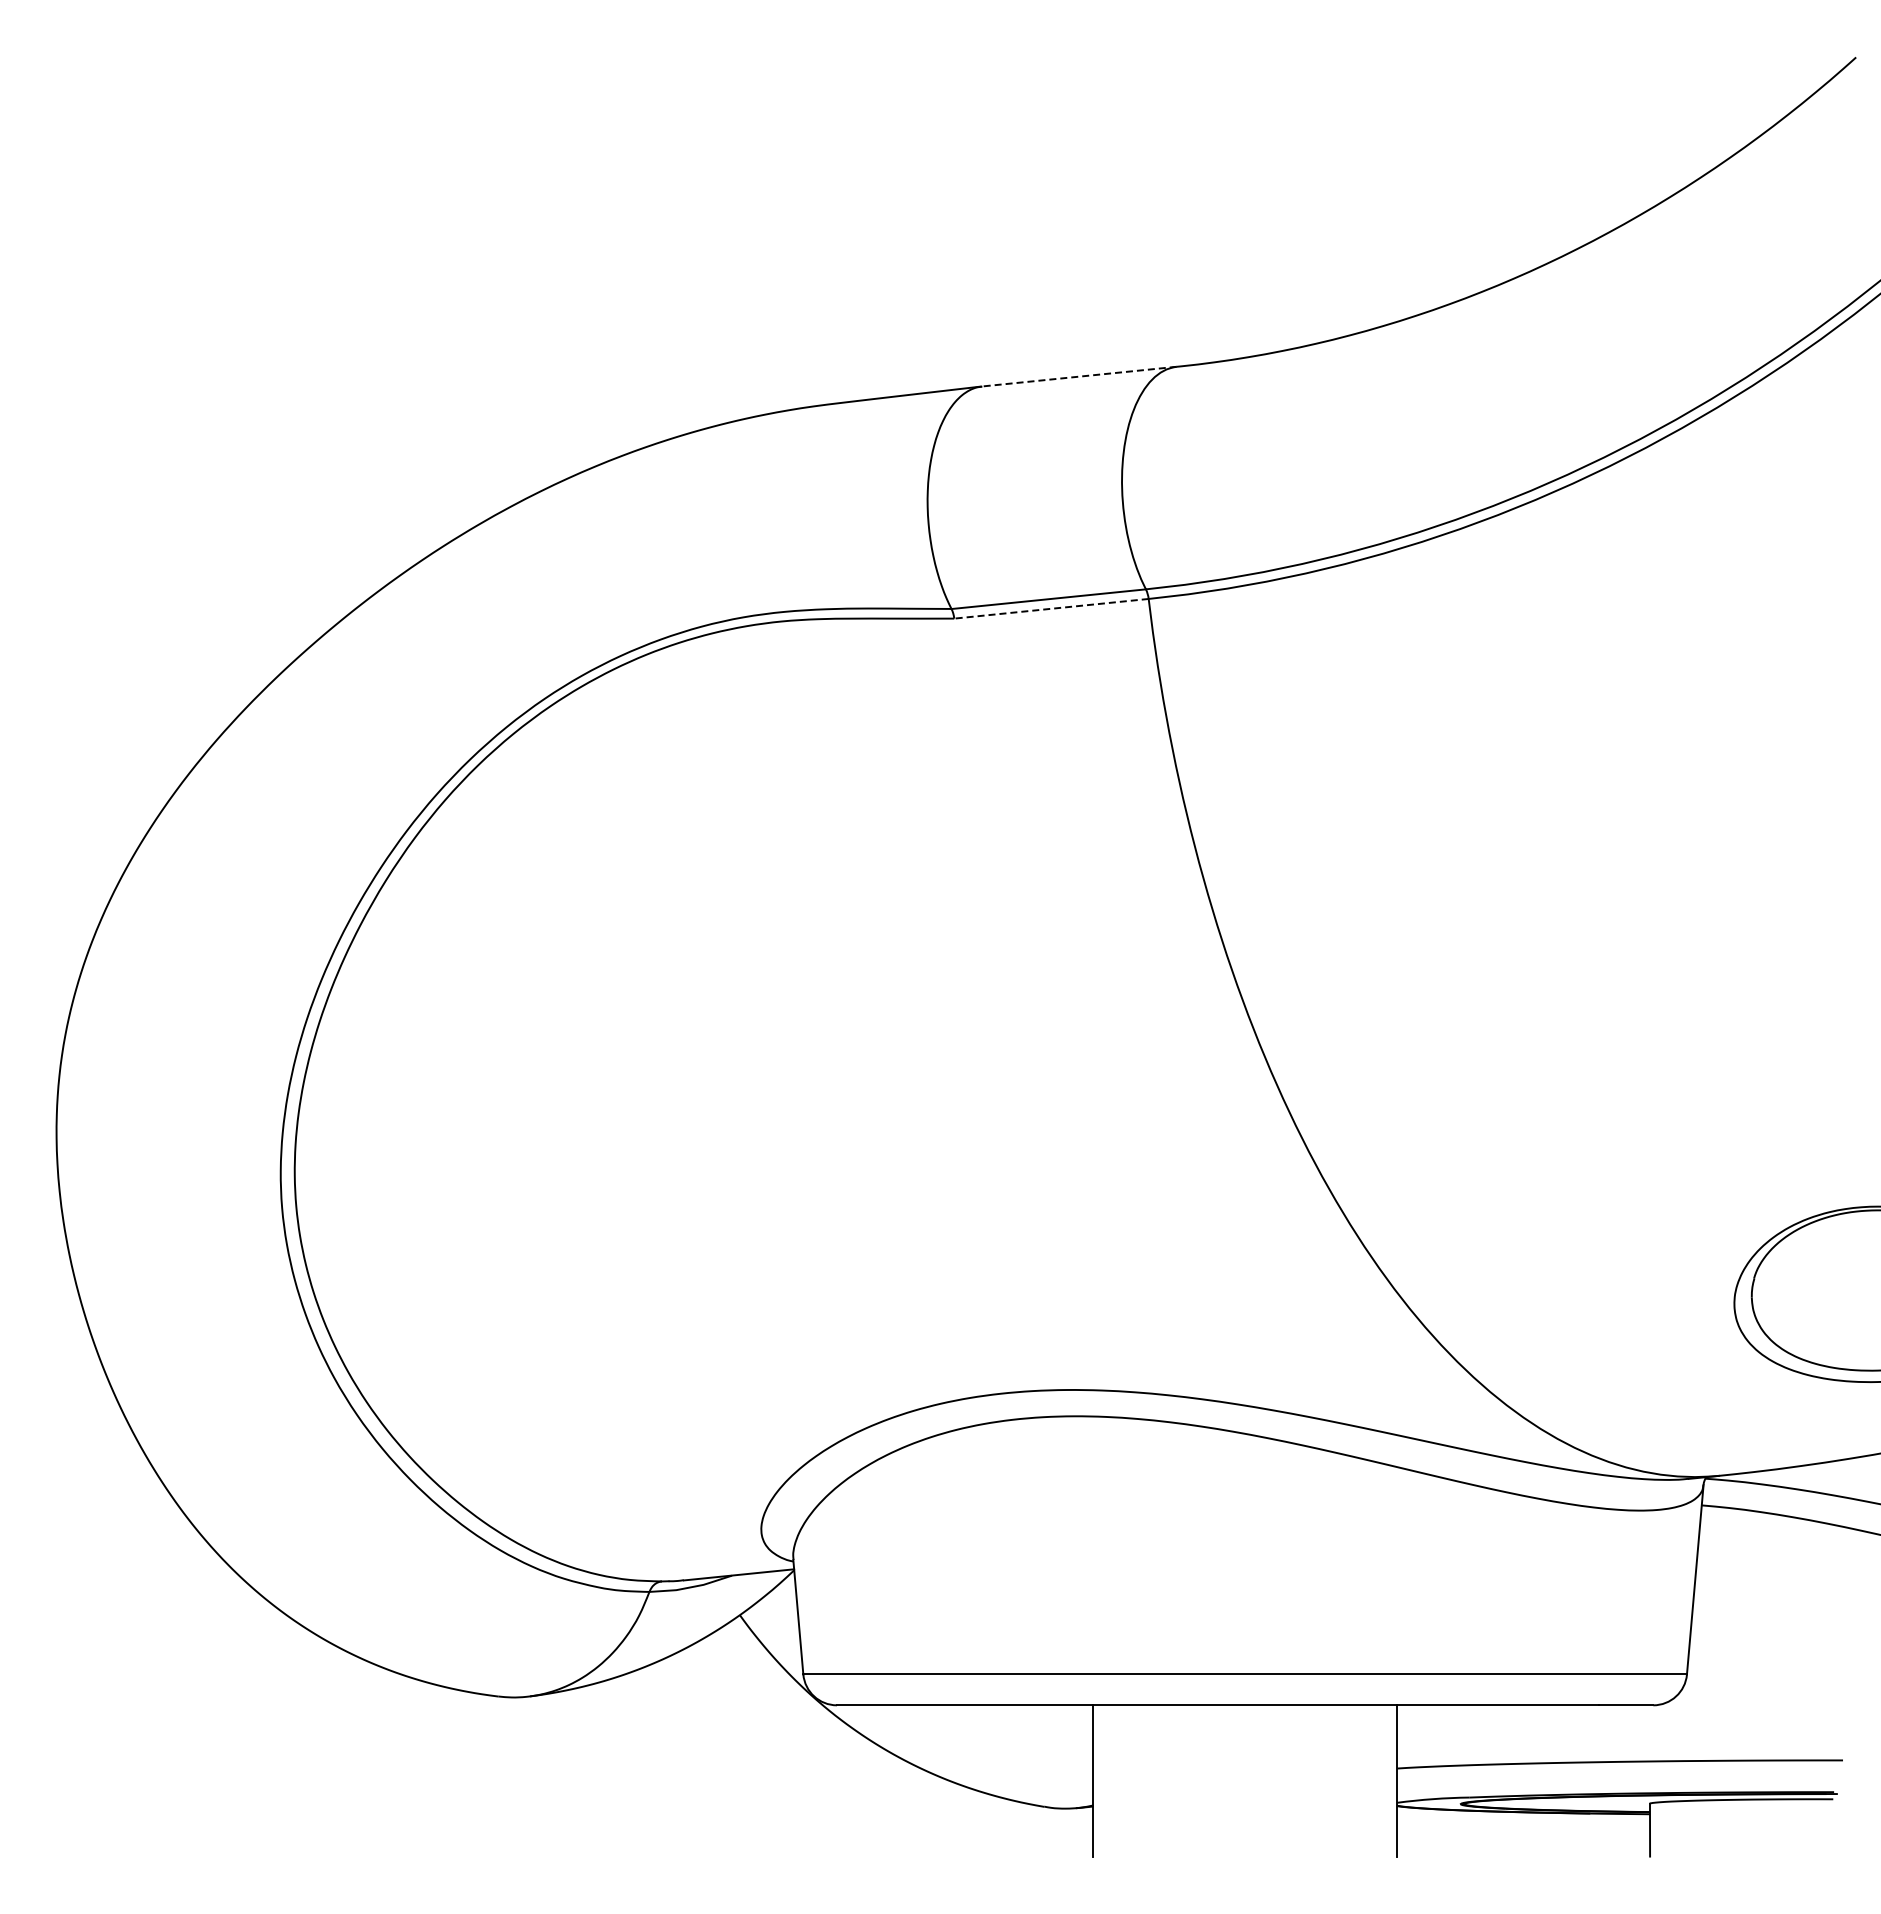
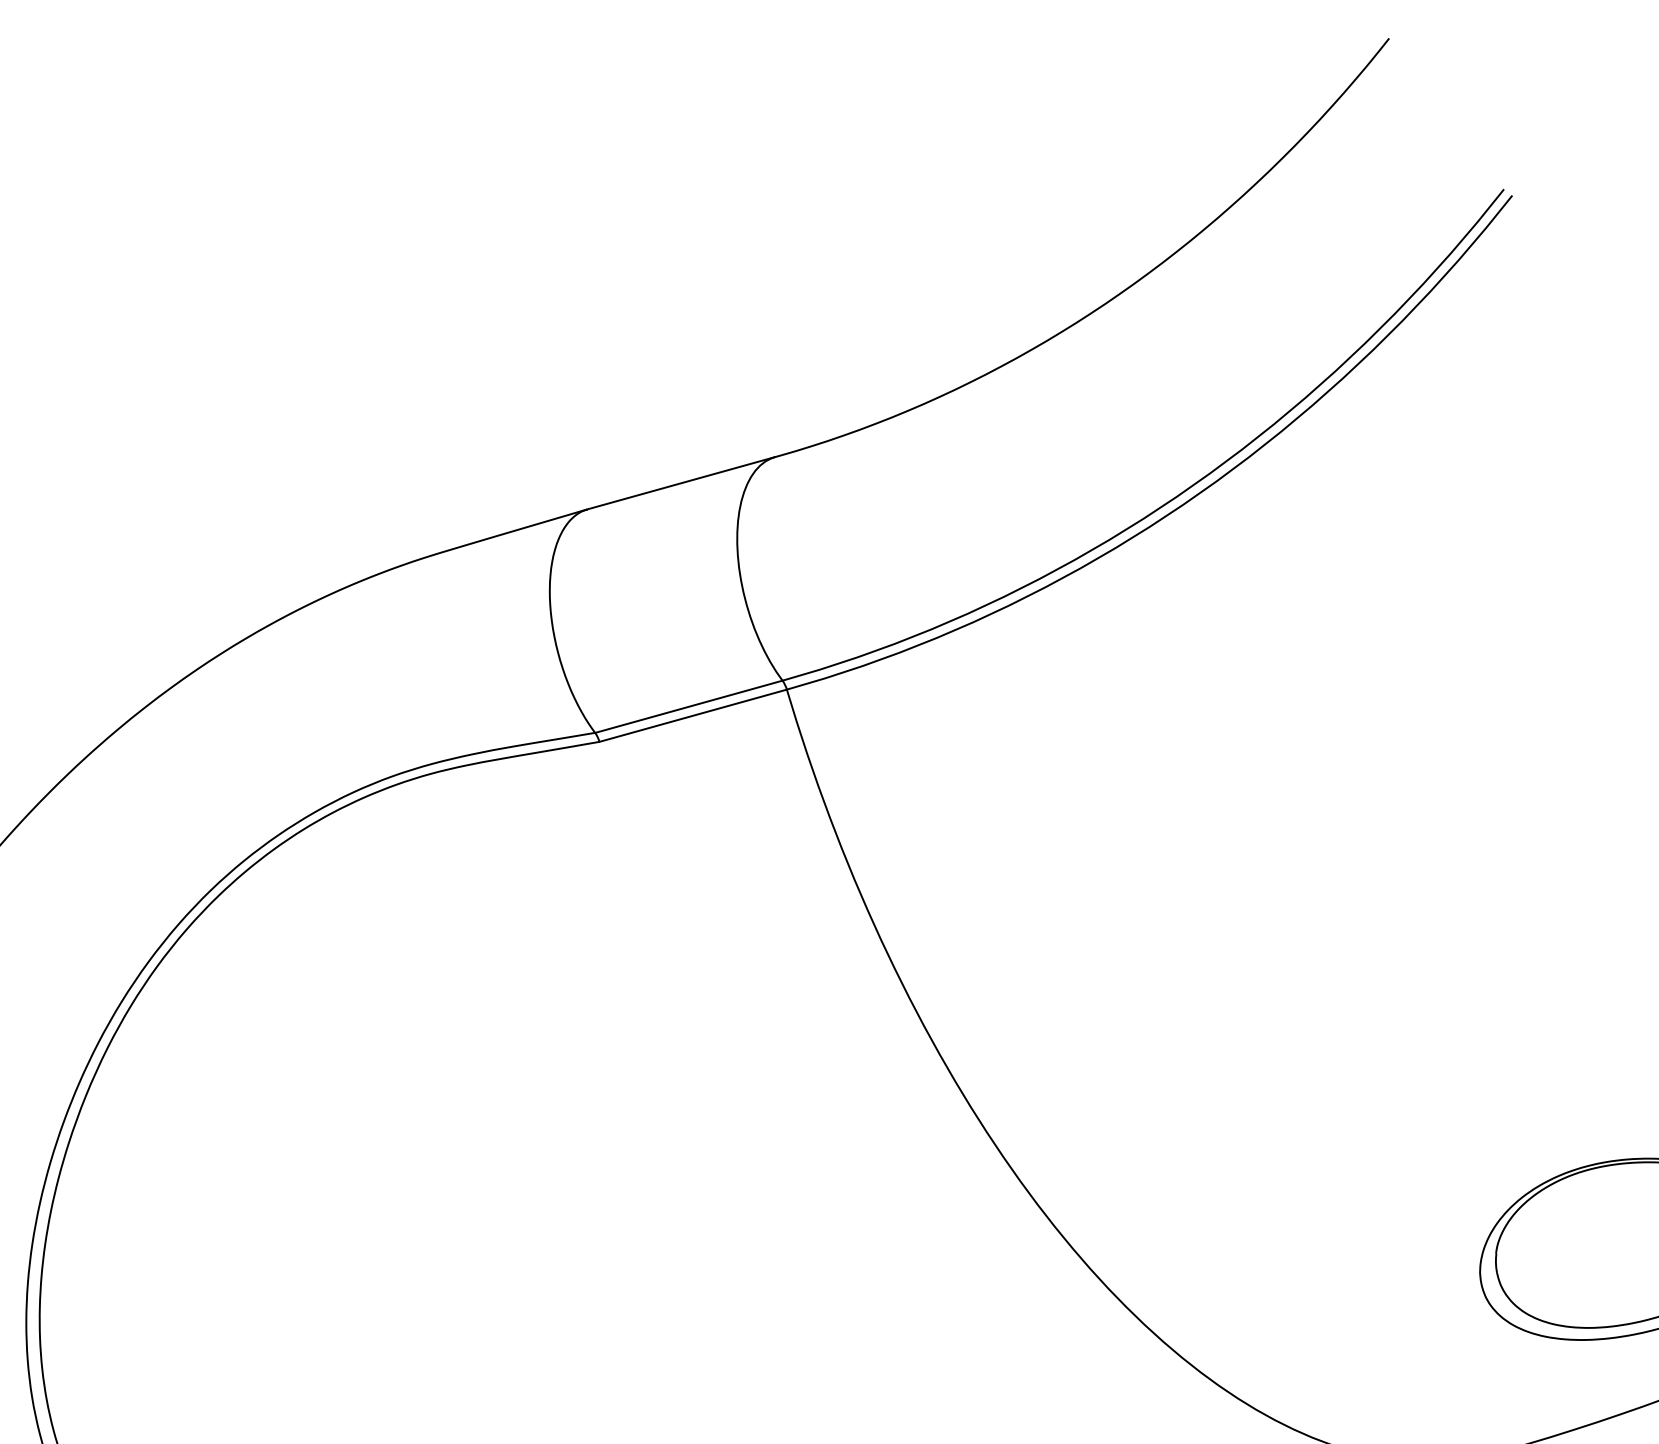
line: (1079, 376) -> (681, 483), dashed -> solid
line: (1051, 608) -> (693, 715), dashed -> solid

